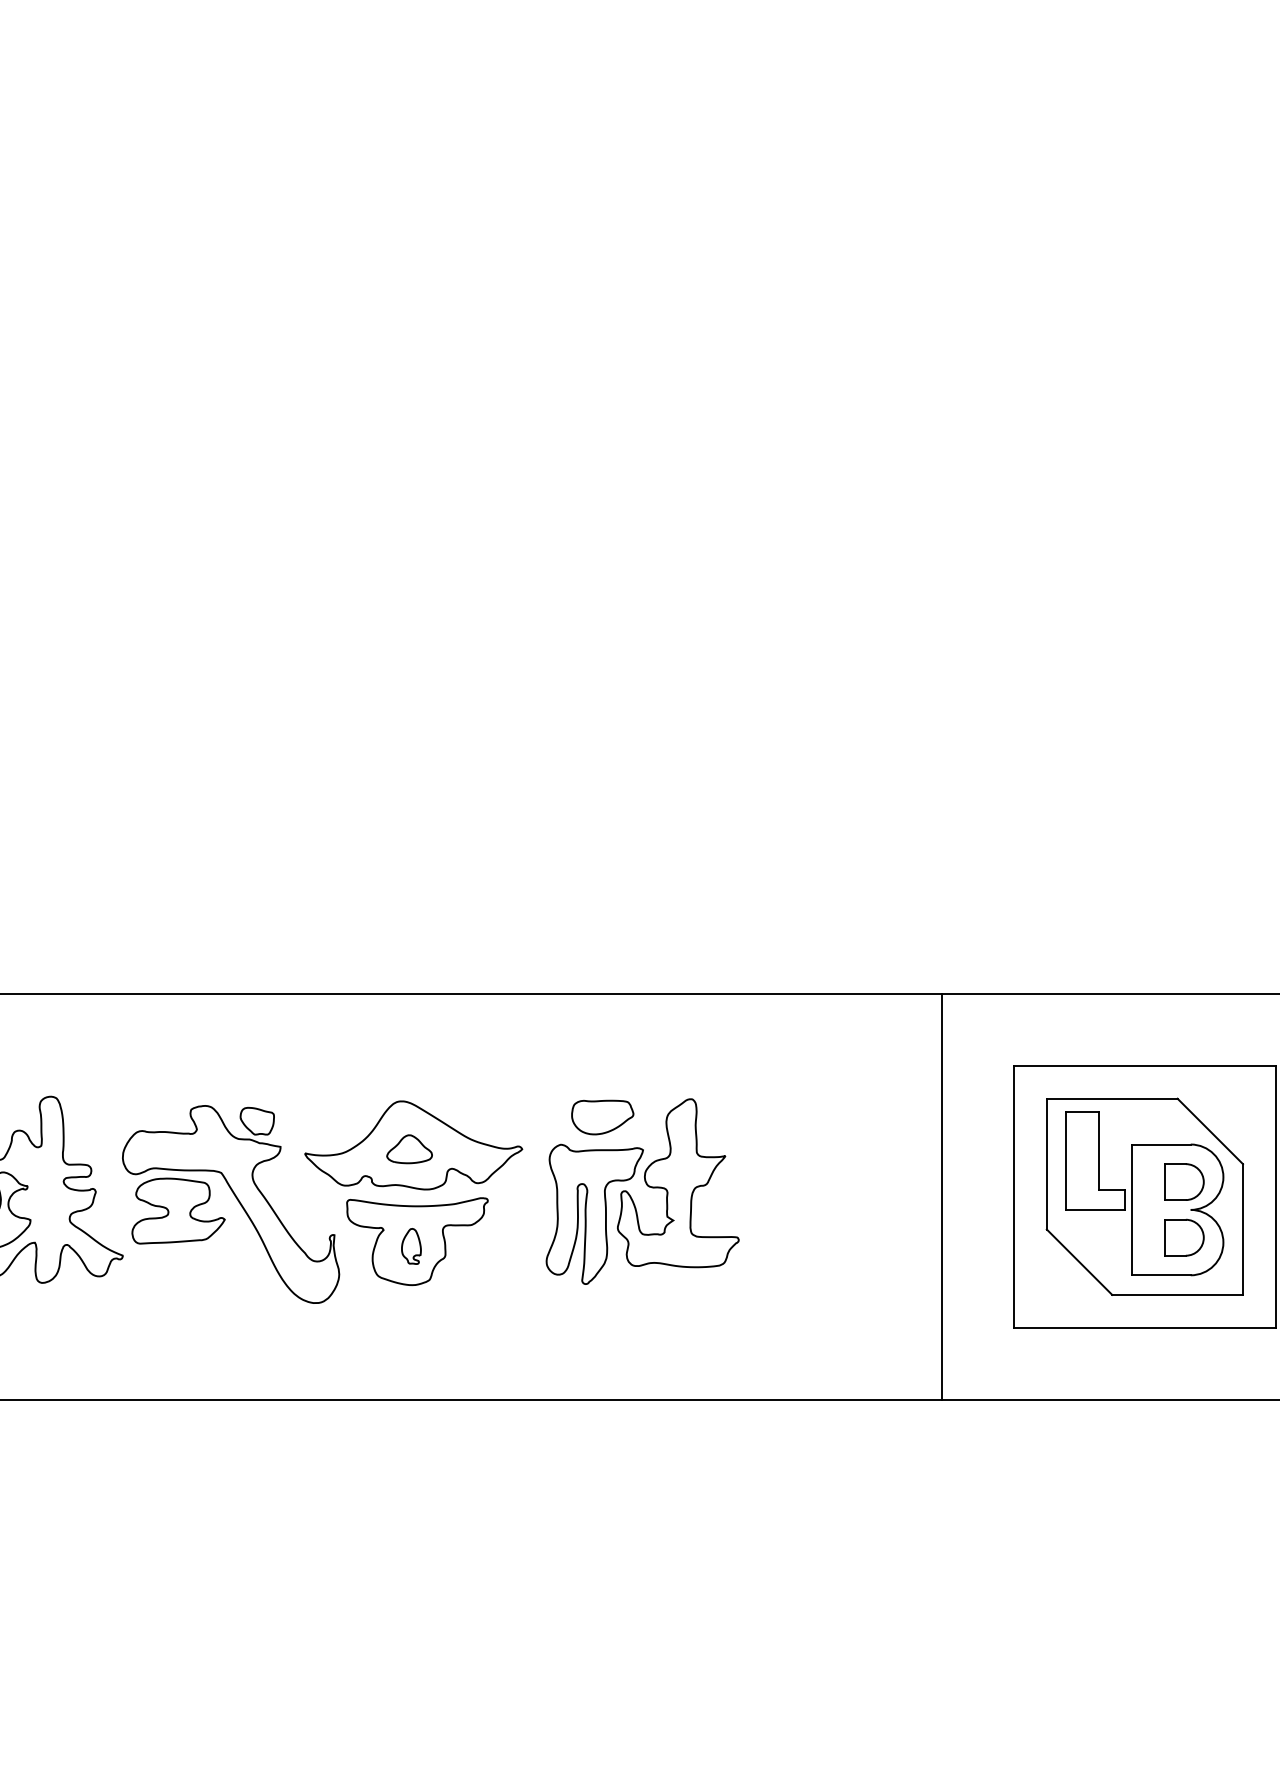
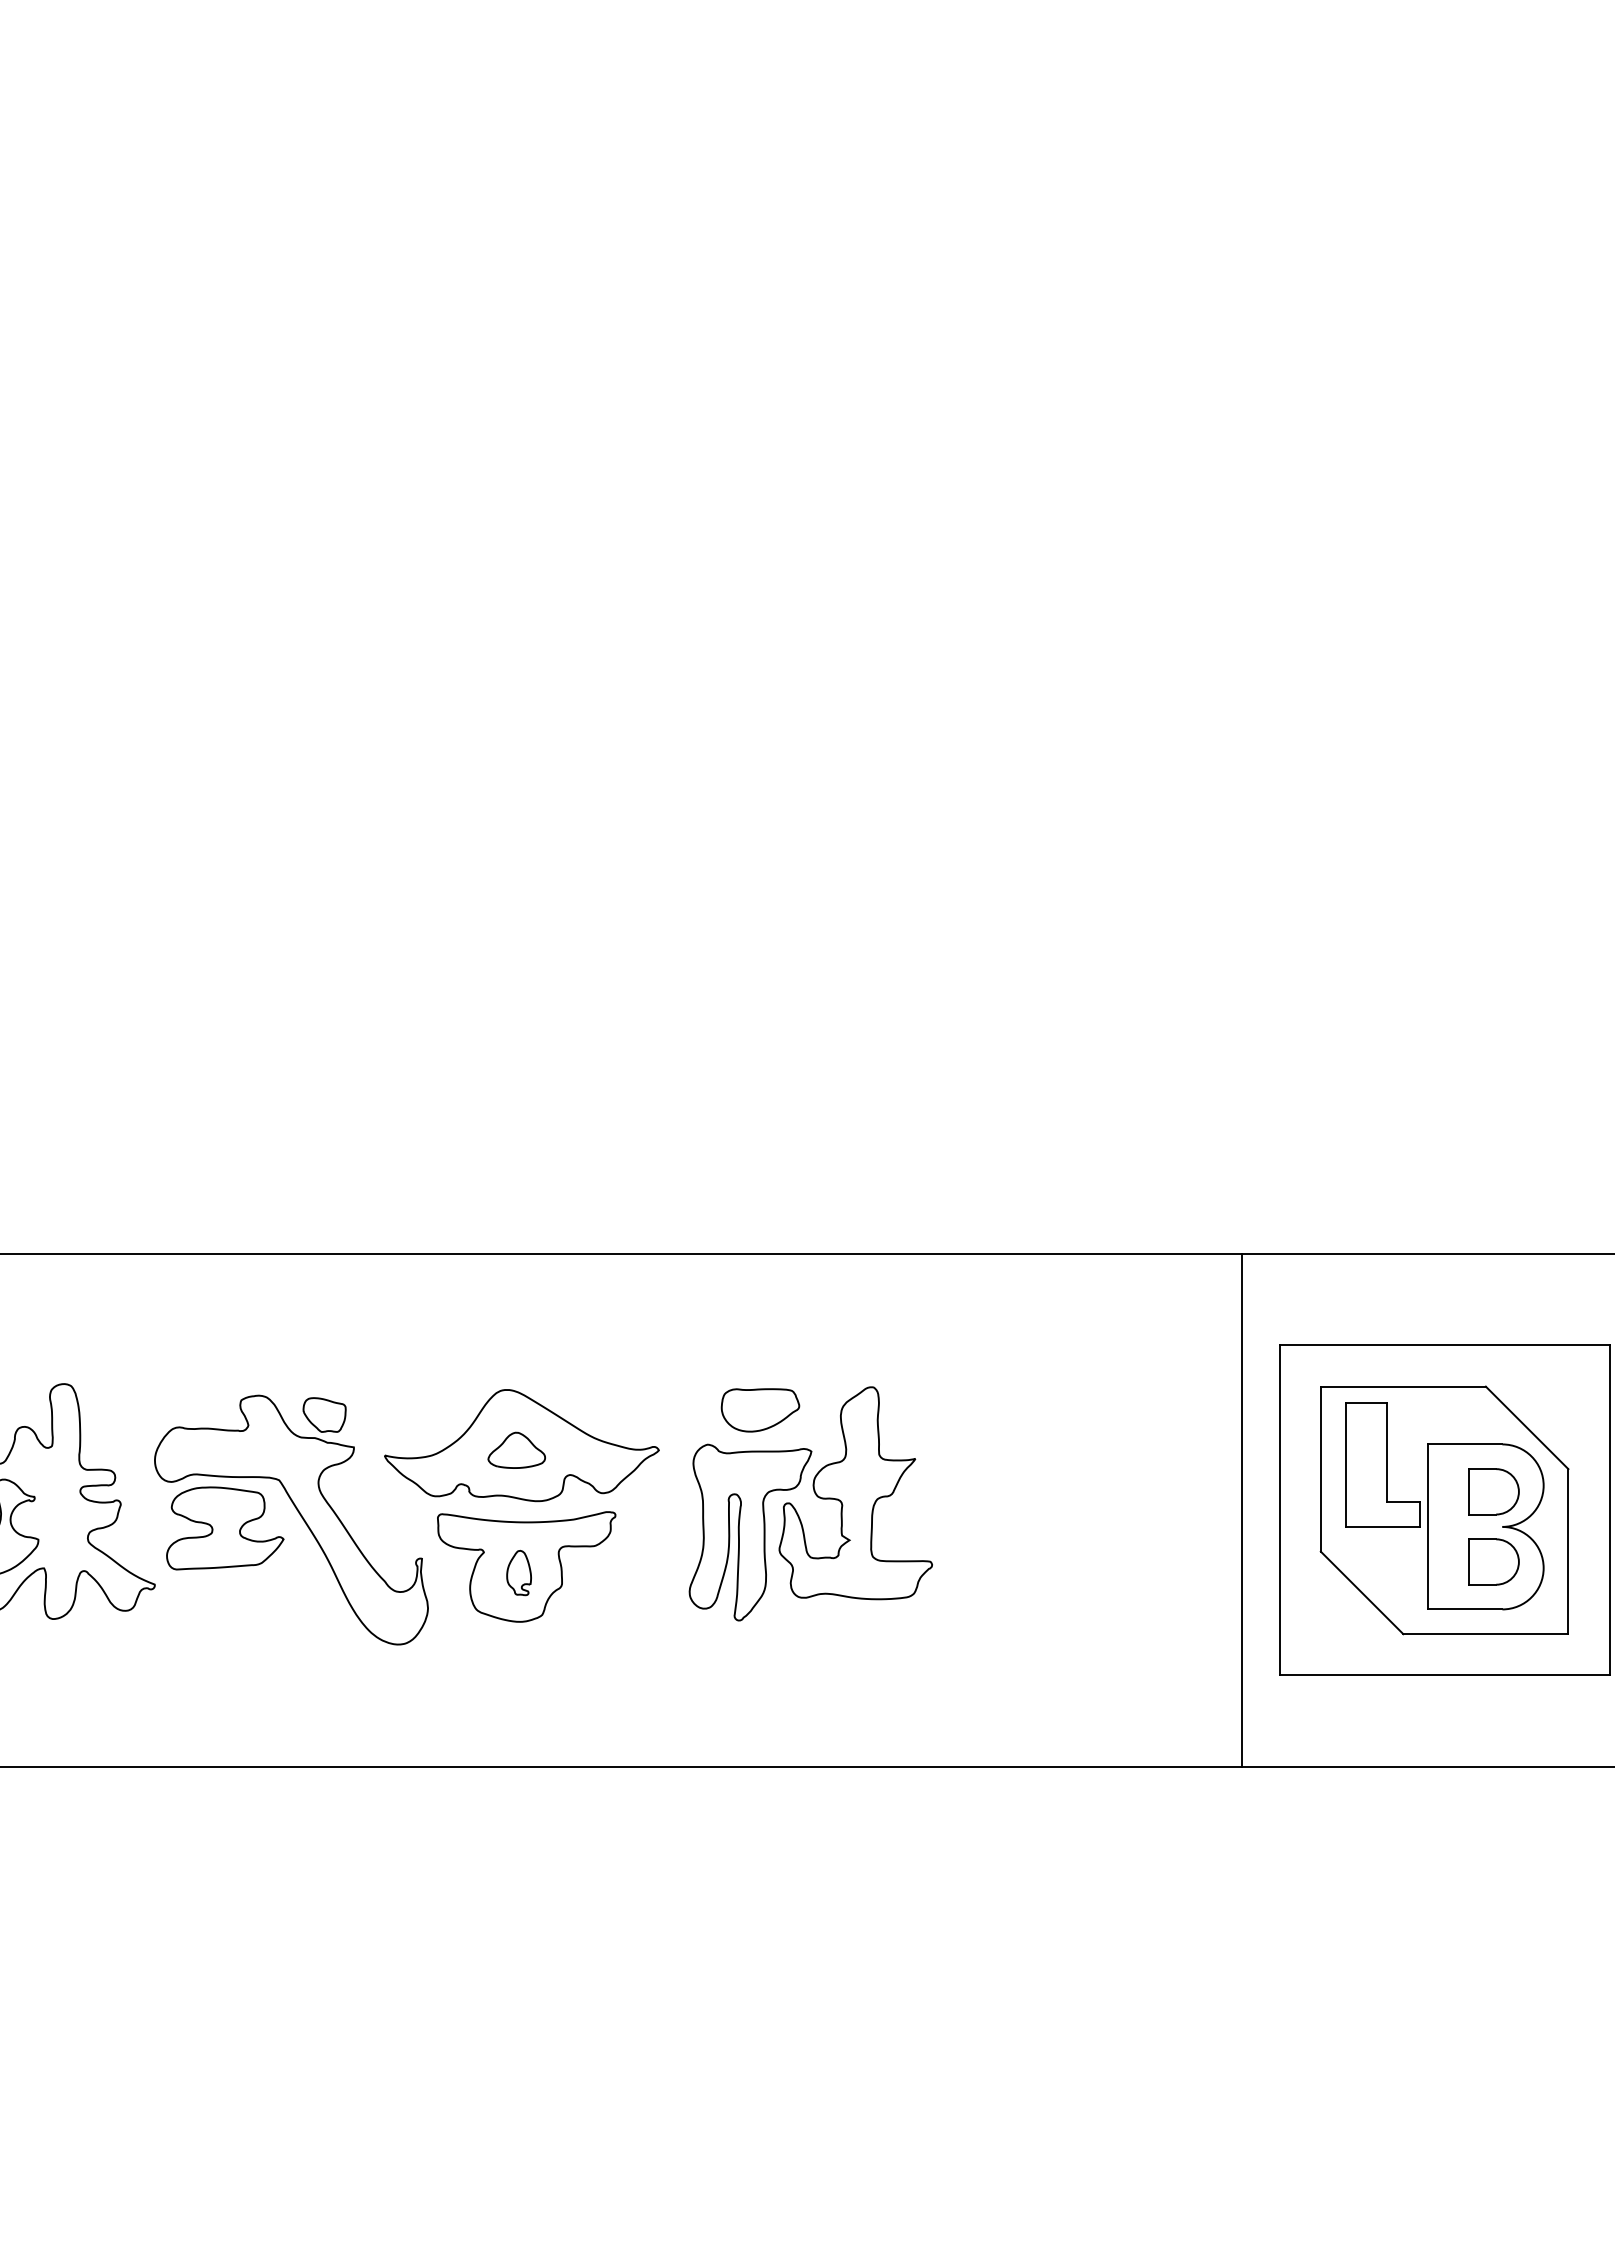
line: (941, 1196) -> (1242, 1510), moved

